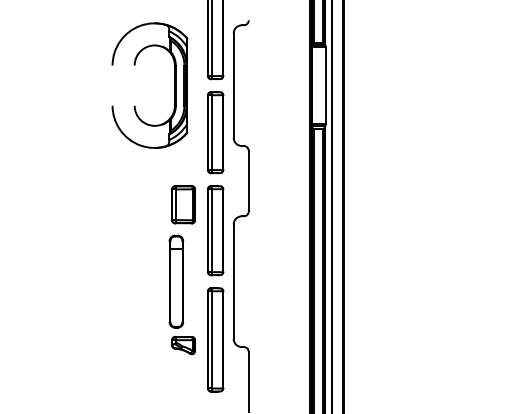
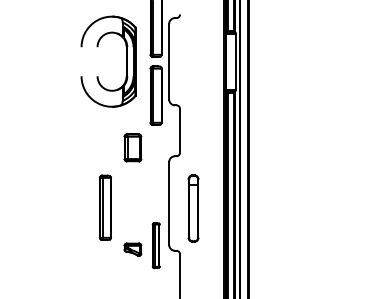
part: (215, 230) -> (105, 207), moved
part: (176, 281) -> (193, 208), moved
part: (215, 339) -> (156, 245), size x0.6

